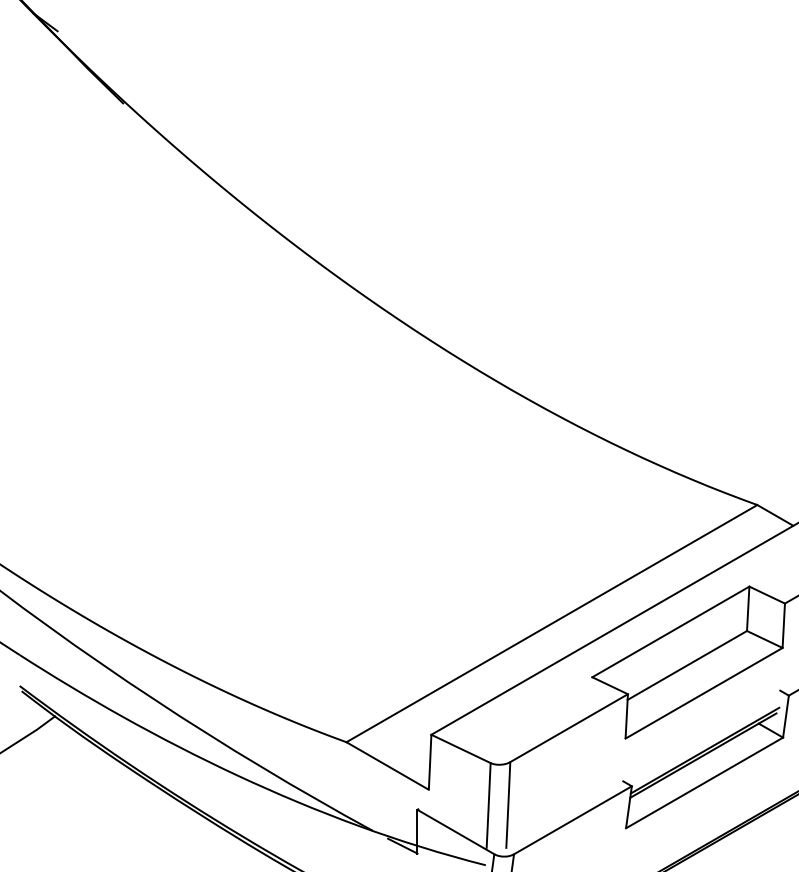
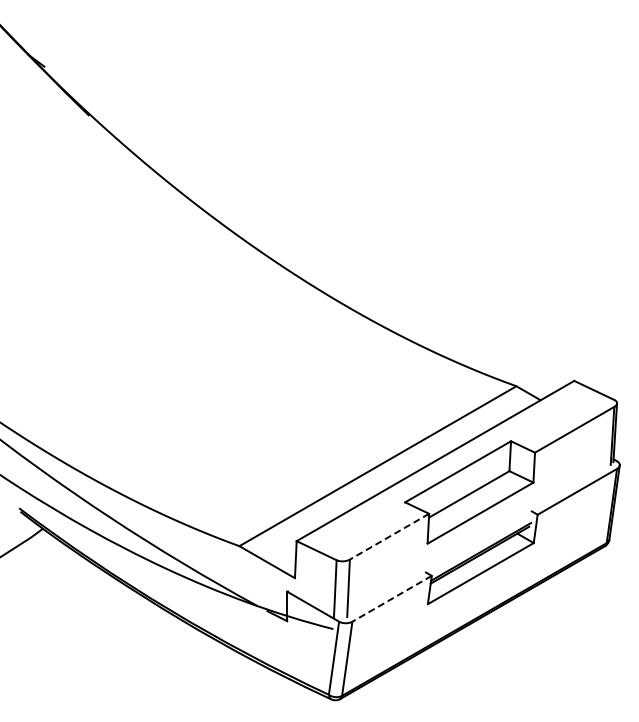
line: (569, 727) -> (389, 536), solid -> dashed
line: (573, 819) -> (392, 598), solid -> dashed

